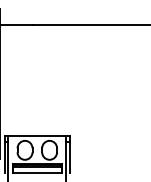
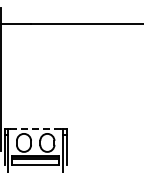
line: (38, 136) -> (36, 129), solid -> dashed

